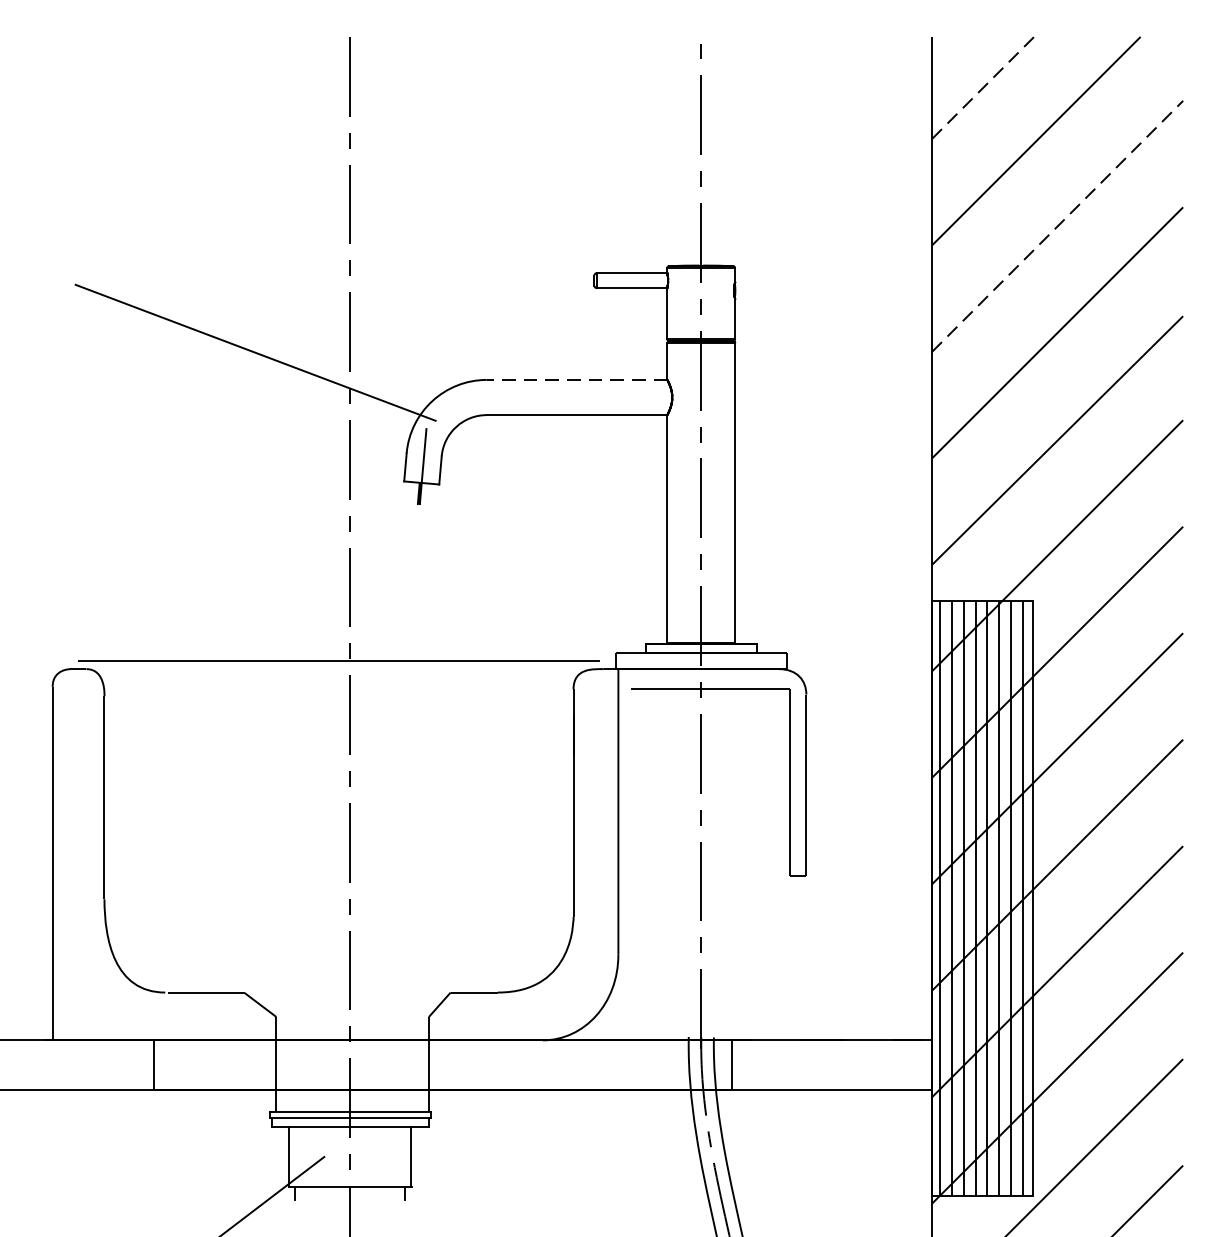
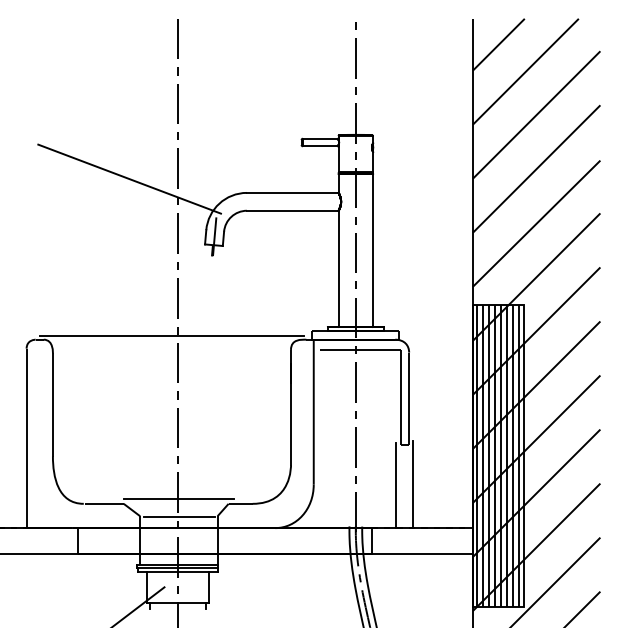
line: (982, 87) -> (498, 44), dashed -> solid
line: (1059, 225) -> (537, 114), dashed -> solid
line: (576, 379) -> (292, 192), dashed -> solid
line: (814, 954) -> (413, 484), added
line: (781, 956) -> (396, 485), added
line: (351, 983) -> (178, 499), added
line: (353, 1017) -> (179, 516), added

